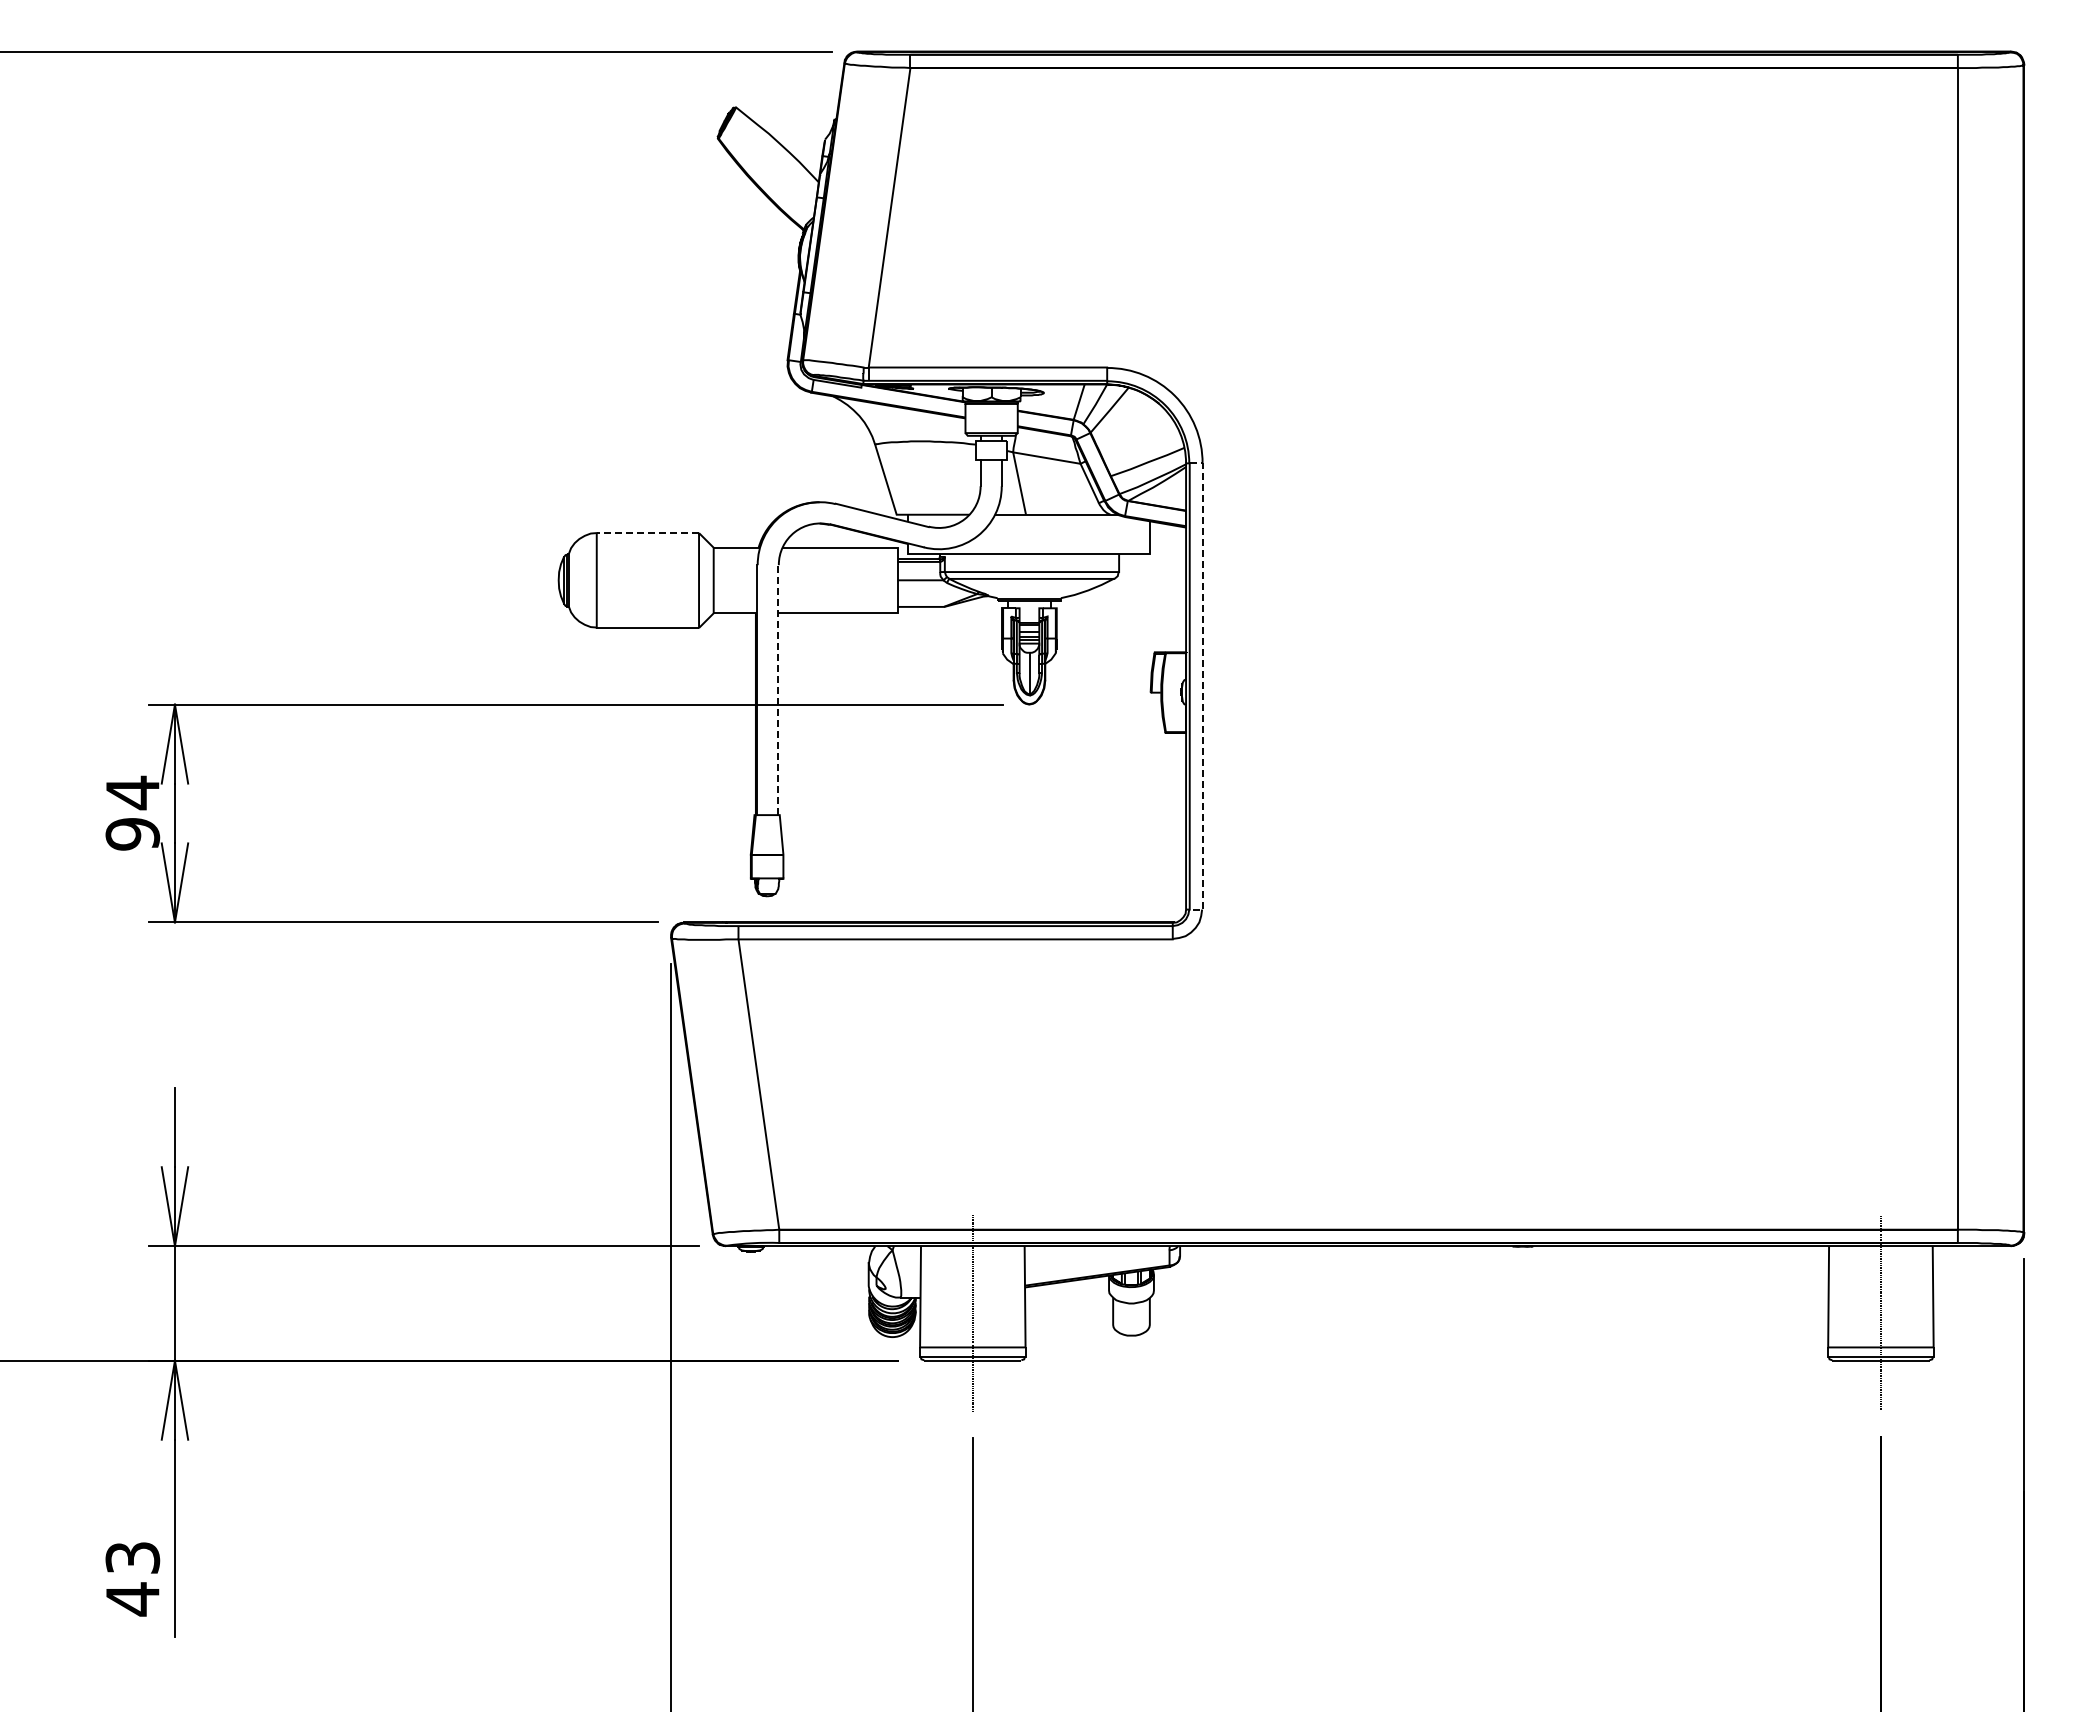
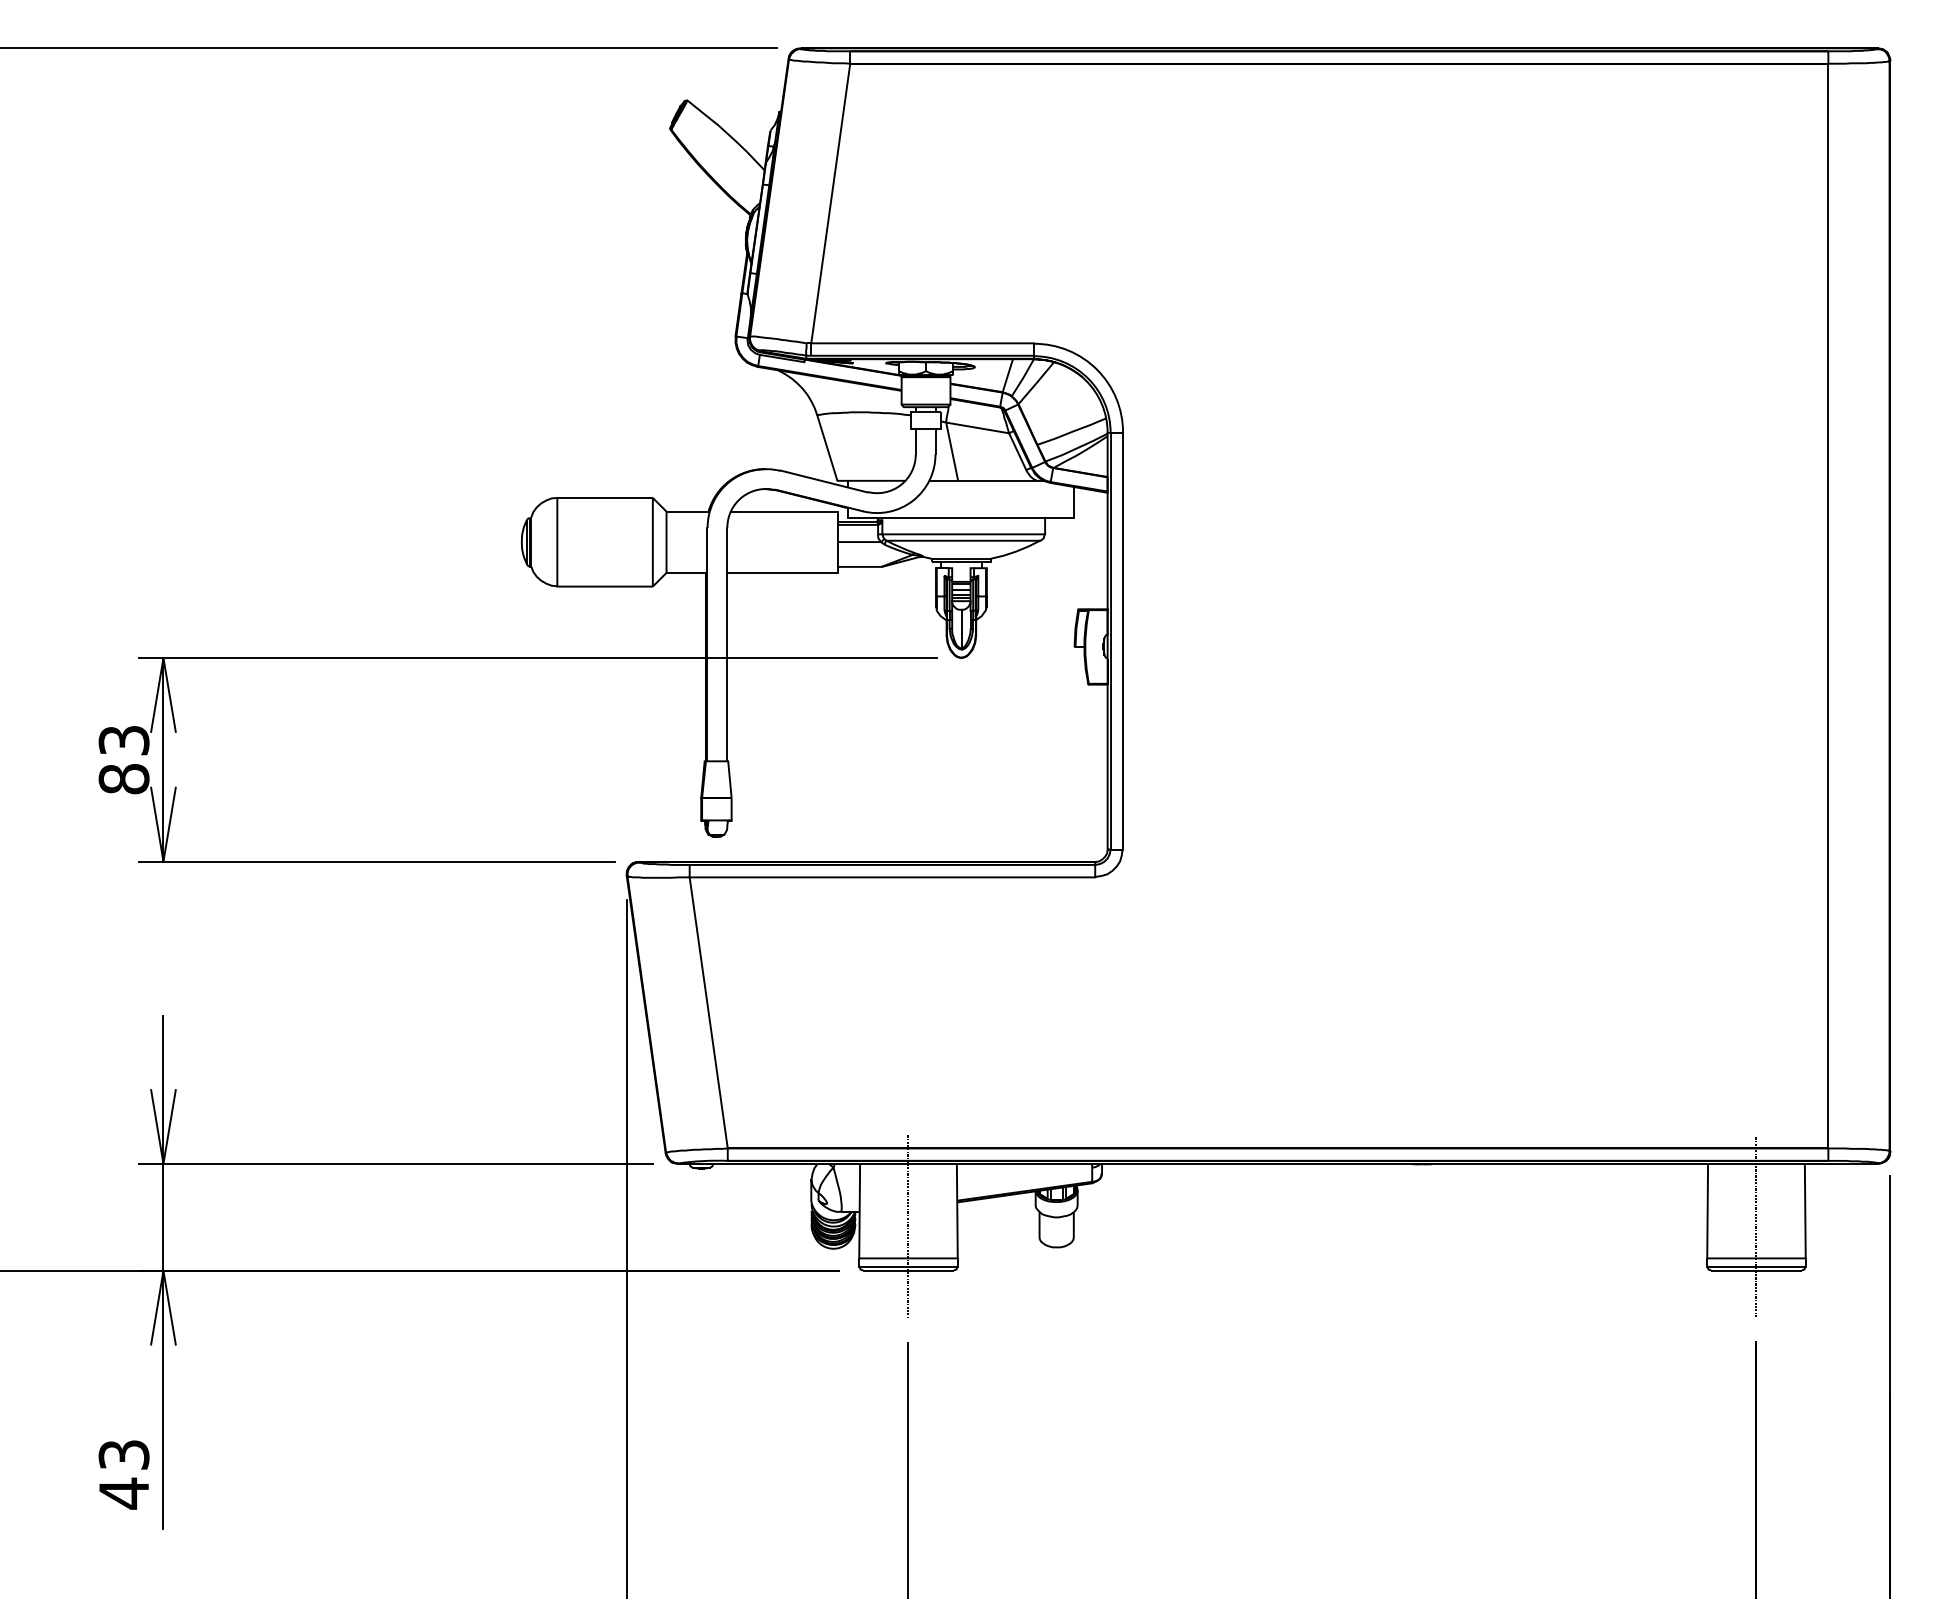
line: (647, 533) -> (604, 498), dashed -> solid
line: (1202, 686) -> (1122, 641), dashed -> solid
line: (778, 690) -> (727, 644), dashed -> solid
text: (132, 812) -> (123, 758), 94 -> 83

